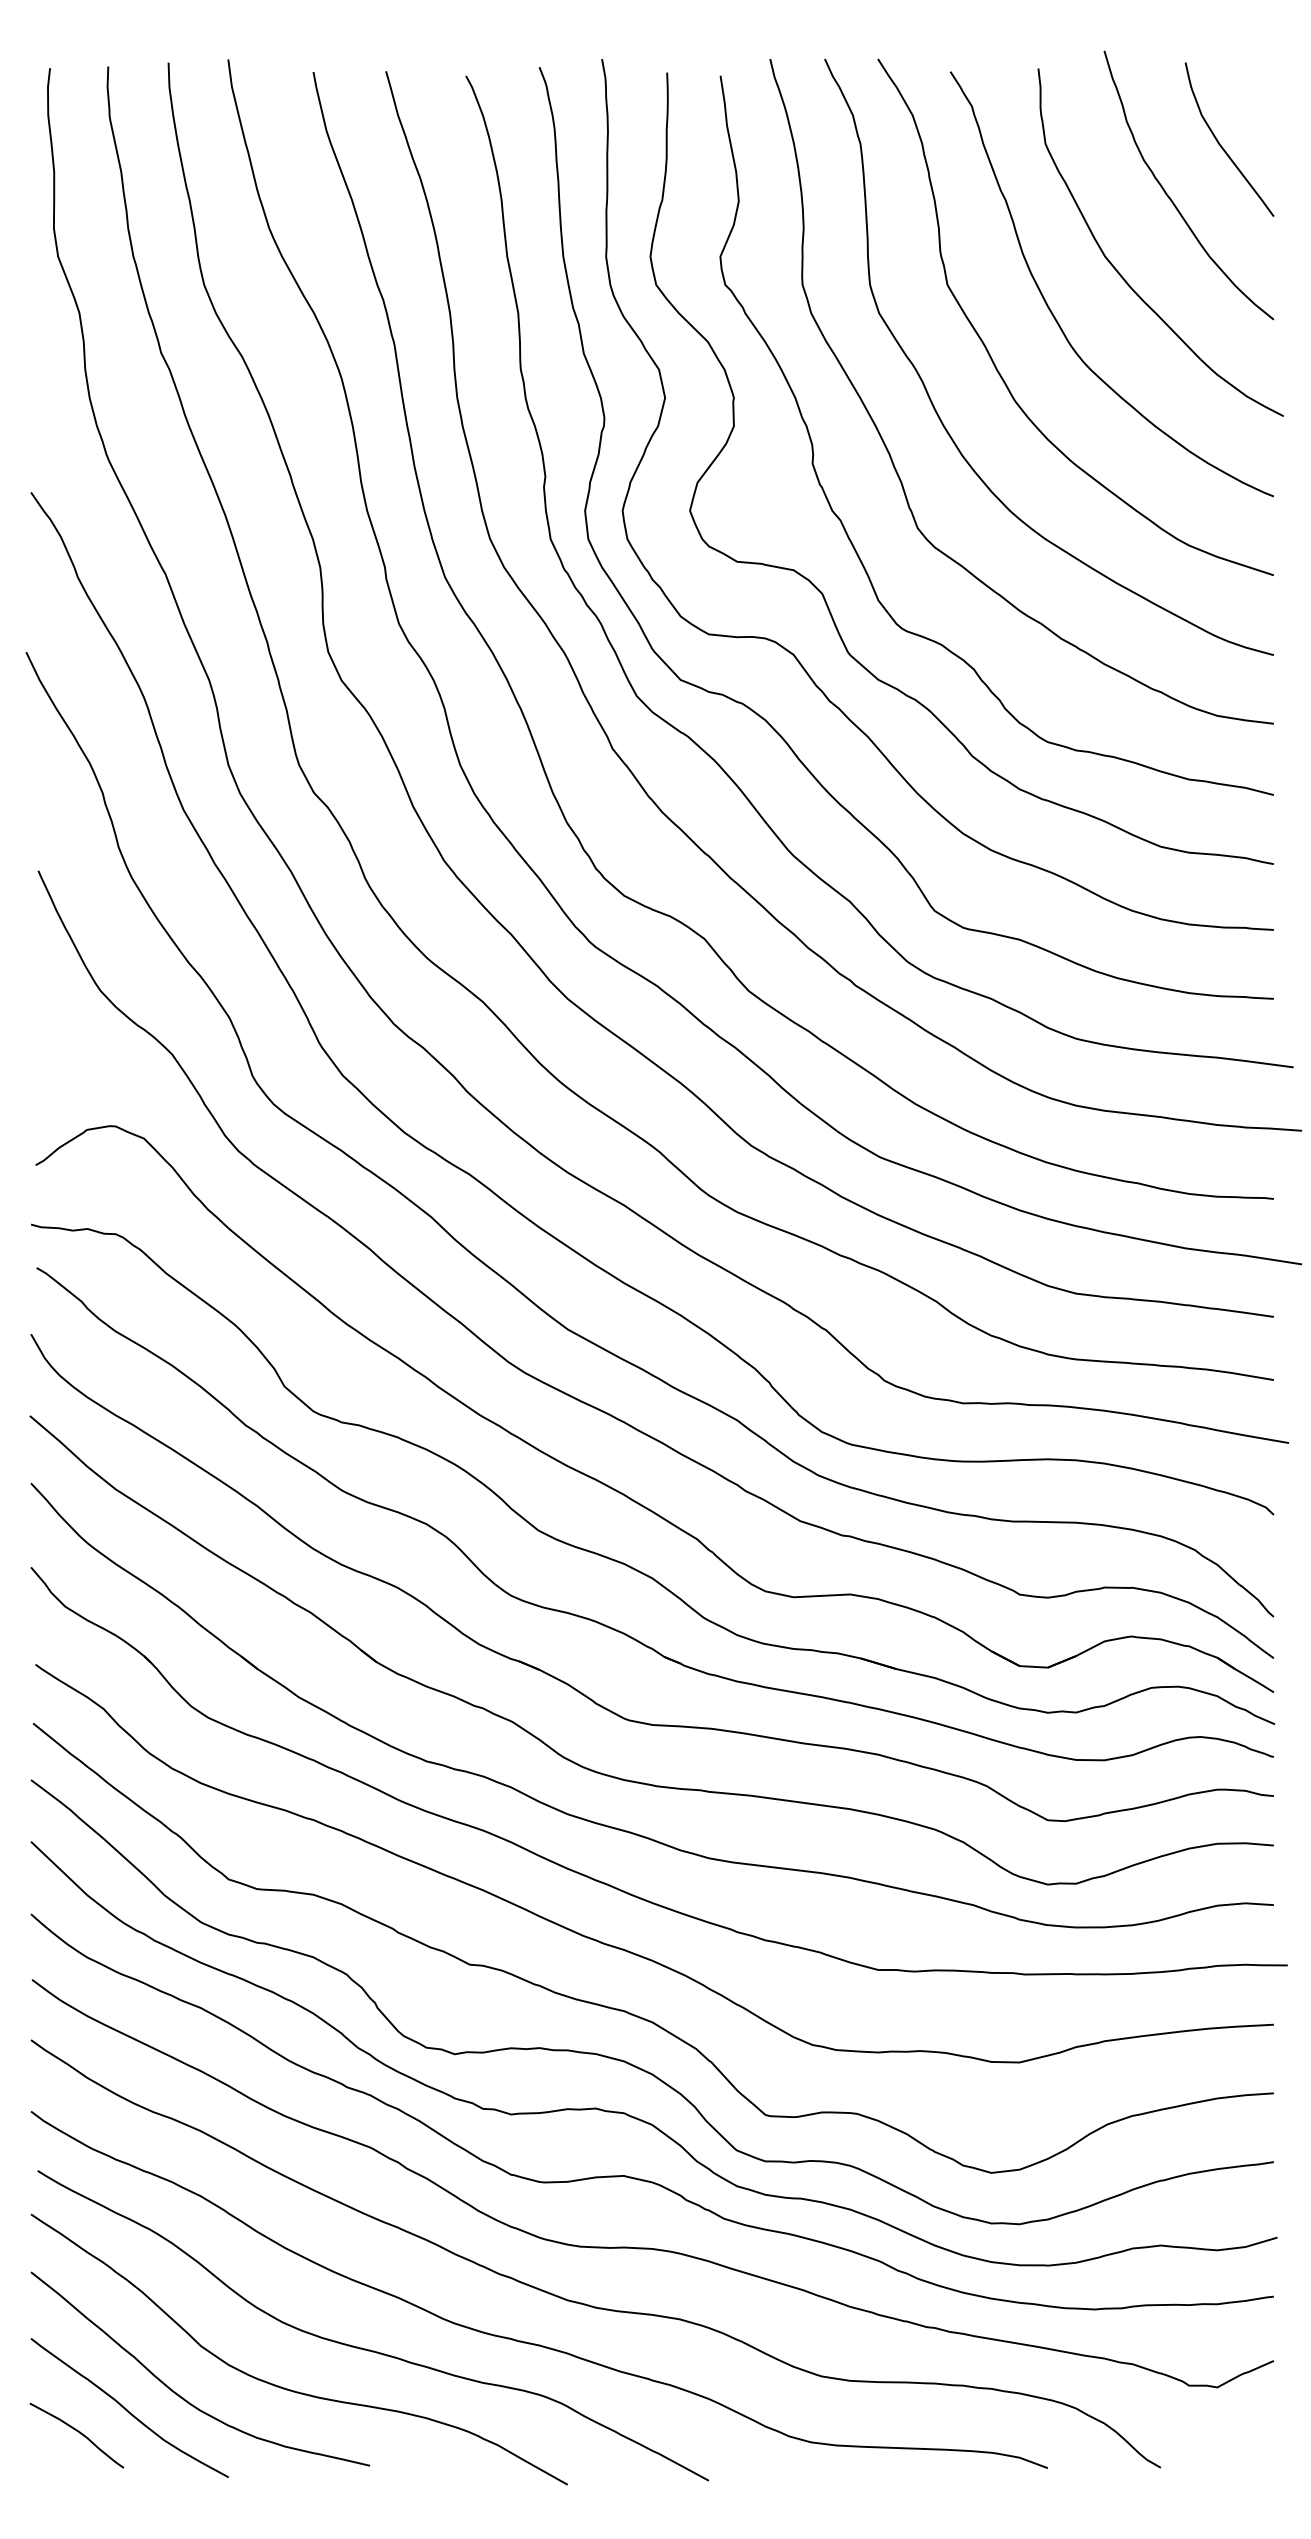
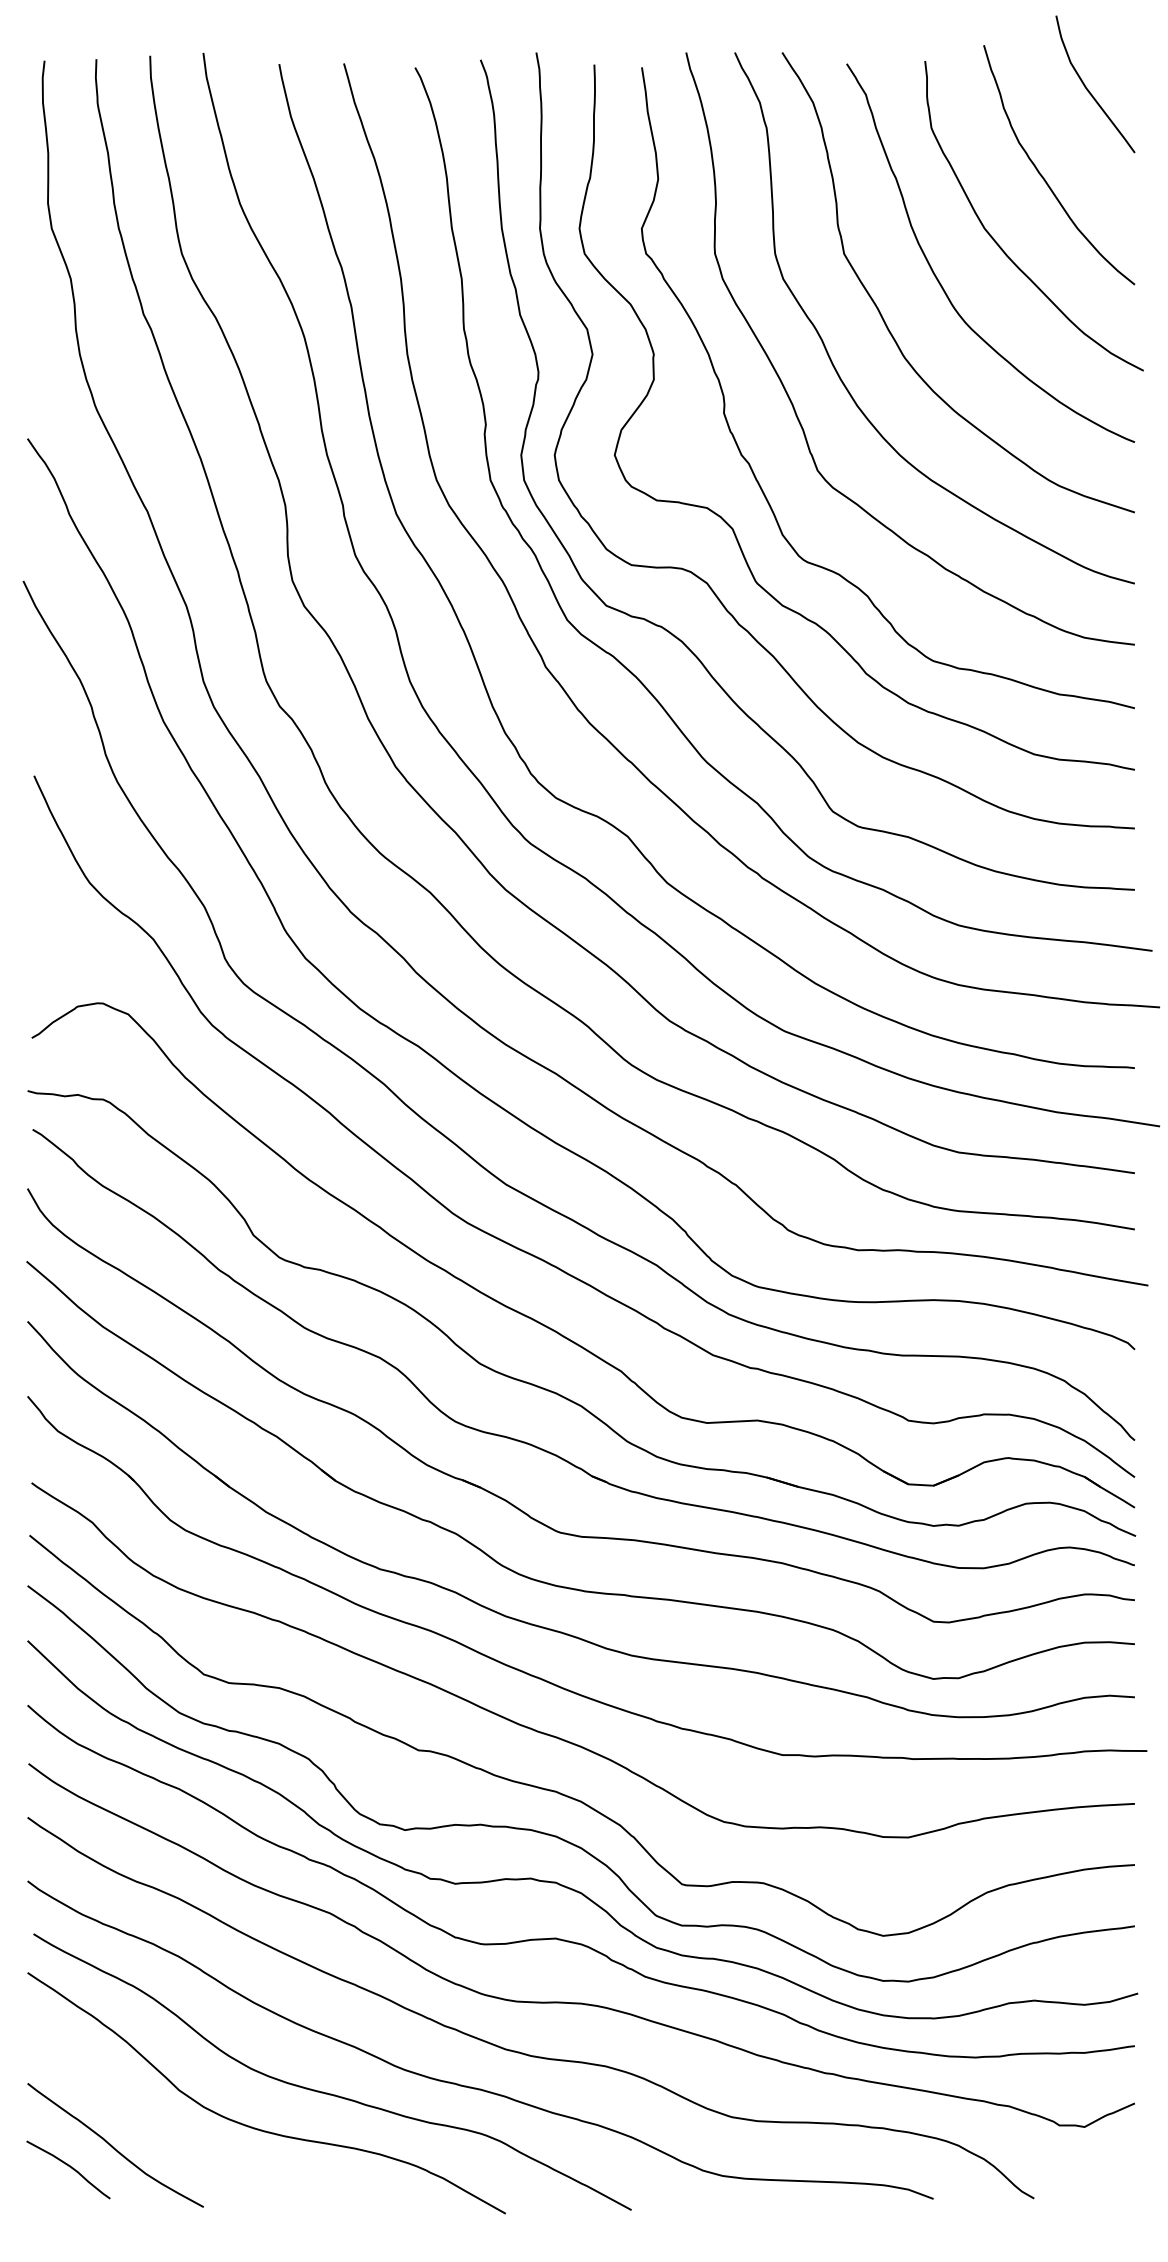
curve: (1222, 146) -> (1089, 90), moved
curve: (181, 2395) -> (161, 2134), removed

